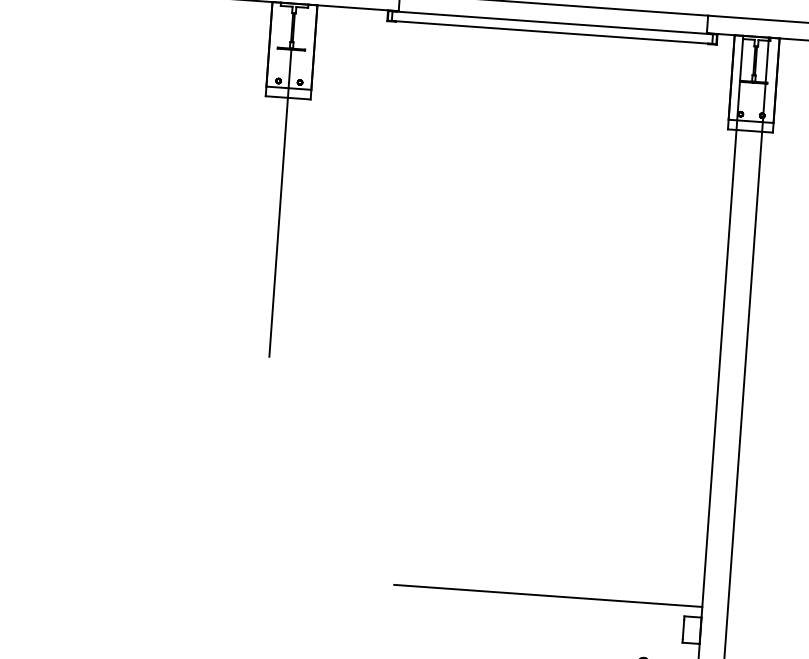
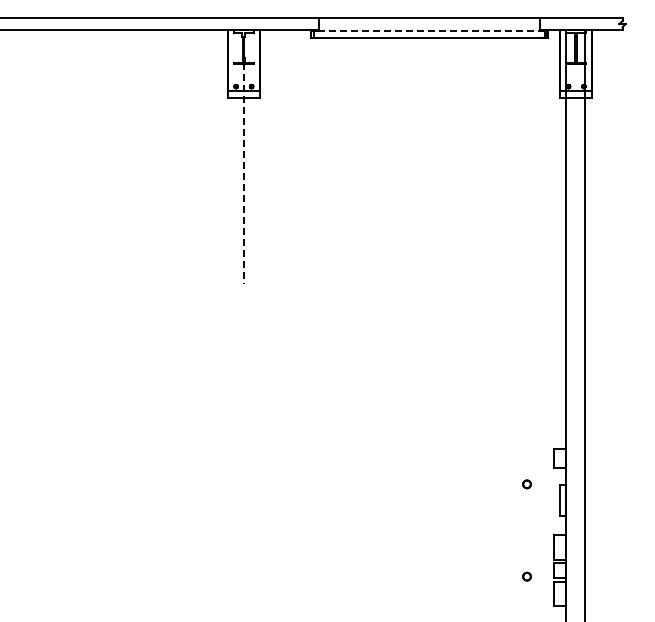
line: (551, 22) -> (428, 30), solid -> dashed
line: (280, 202) -> (243, 173), solid -> dashed
line: (548, 596) -> (455, 441), removed

